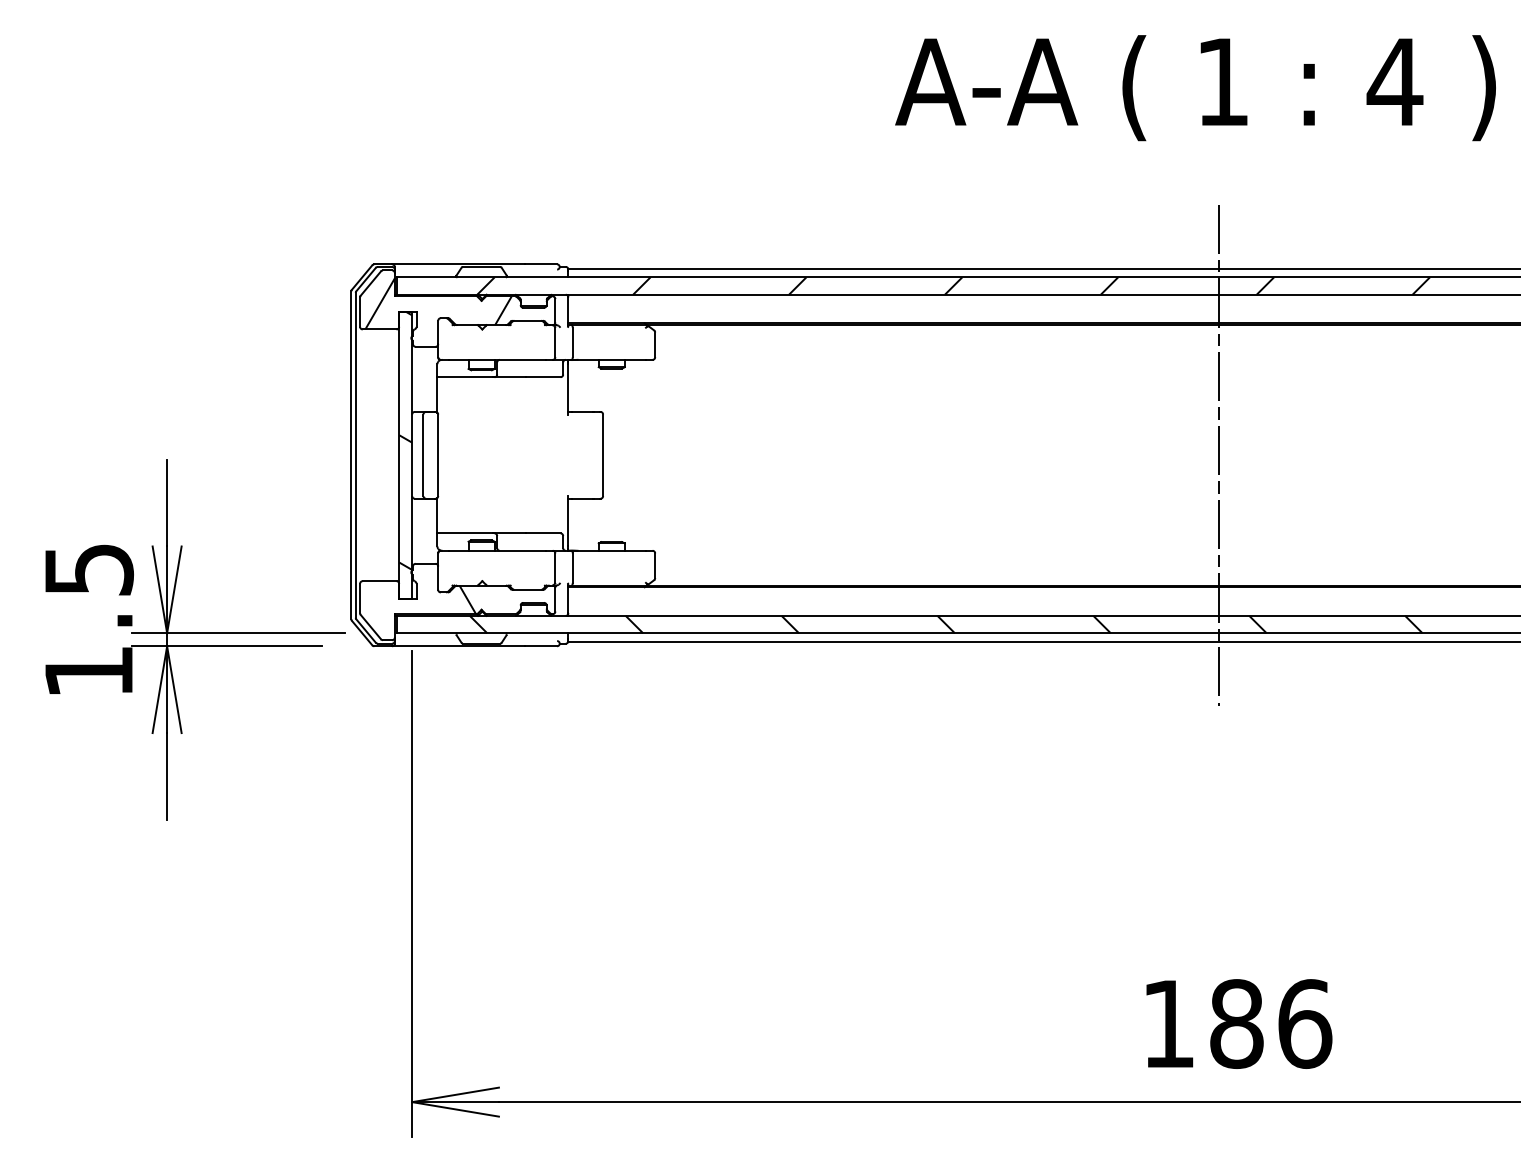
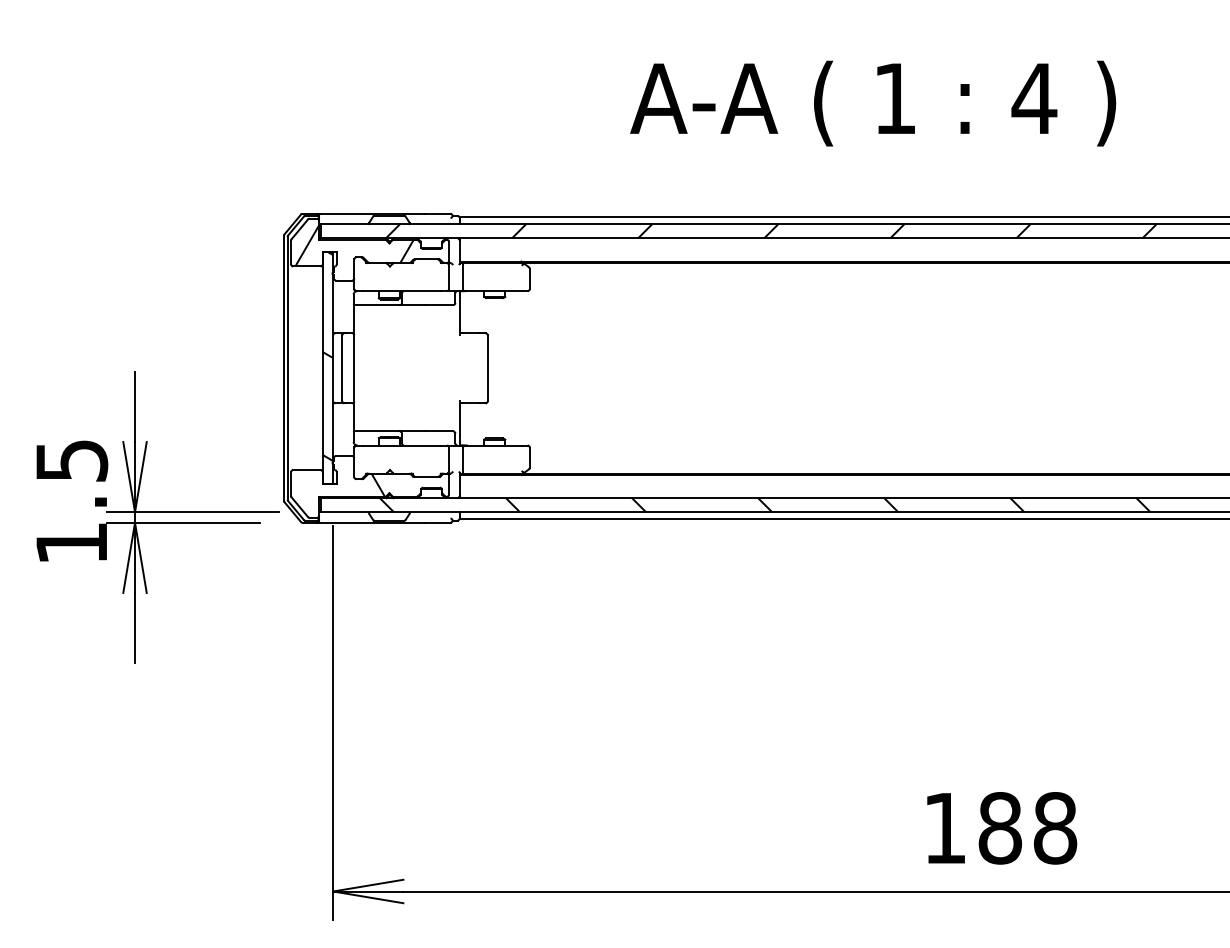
text: (1195, 88) -> (873, 103), moved
line: (1219, 455) -> (986, 368), removed
text: (1305, 1023) -> (1055, 827), 186 -> 188

